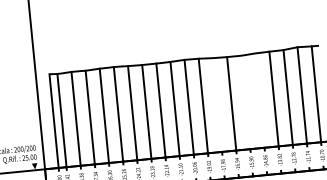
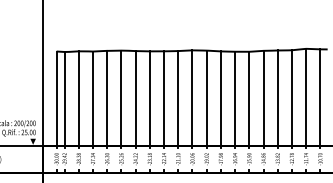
line: (259, 99) -> (263, 97), added
line: (245, 102) -> (249, 98), added
line: (217, 105) -> (220, 98), added

